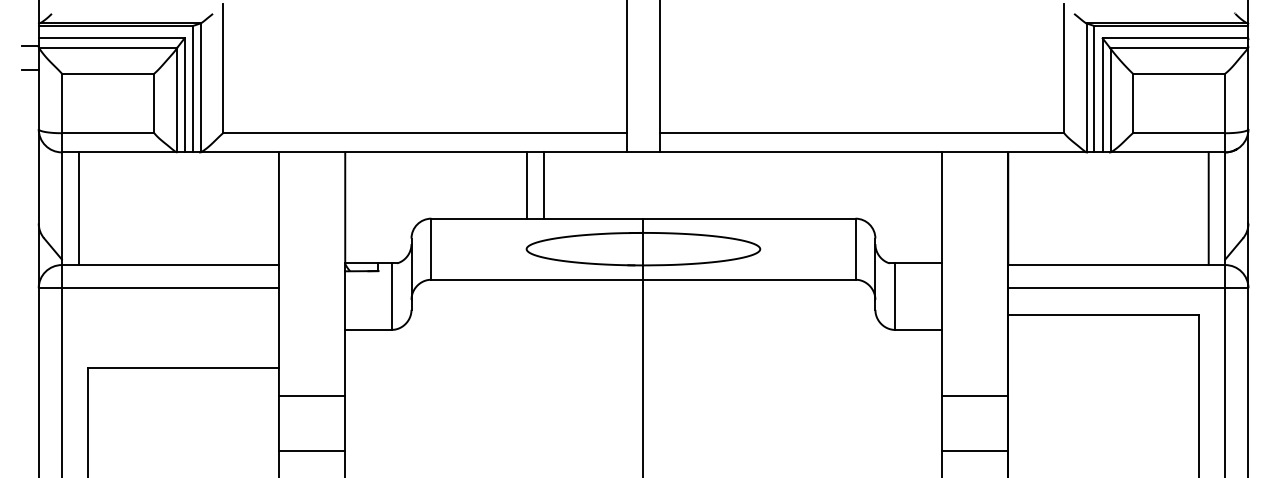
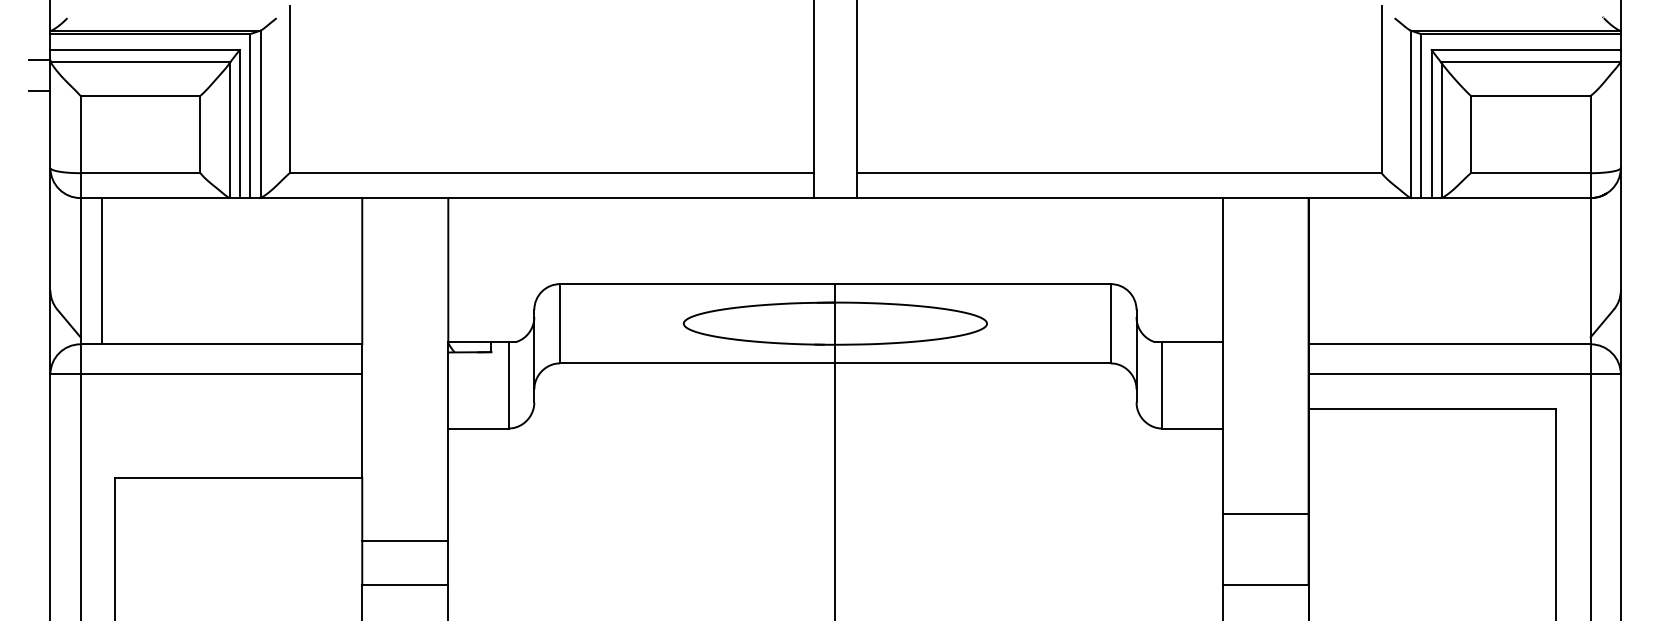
line: (527, 185) -> (684, 241), removed
line: (544, 185) -> (706, 241), removed
line: (1208, 208) -> (1569, 271), removed
line: (312, 396) -> (405, 541), moved

